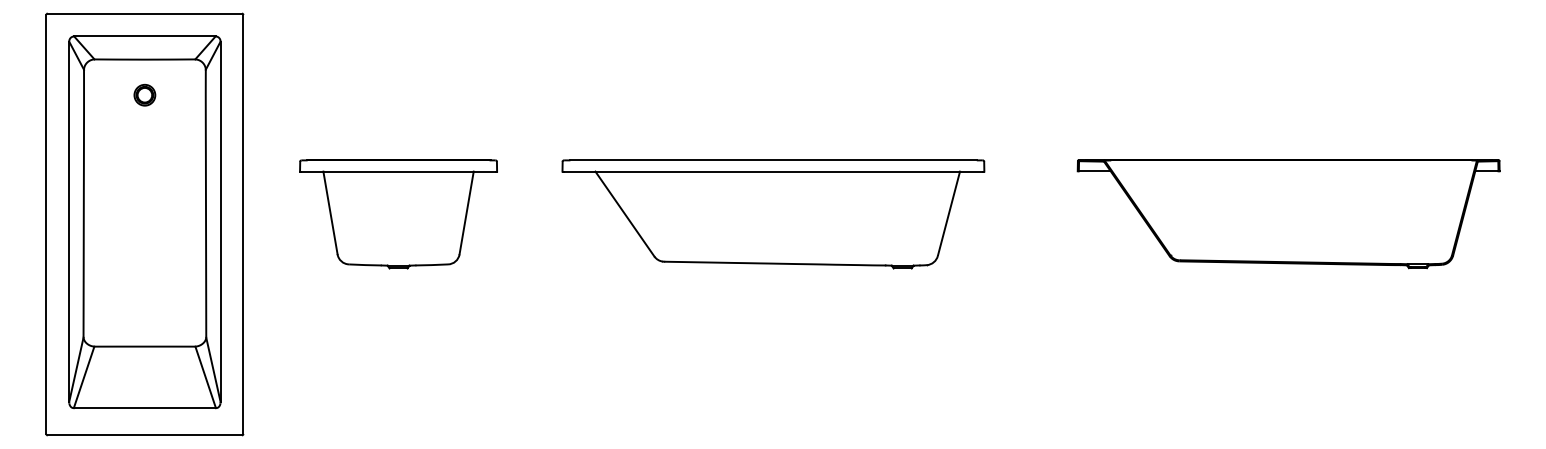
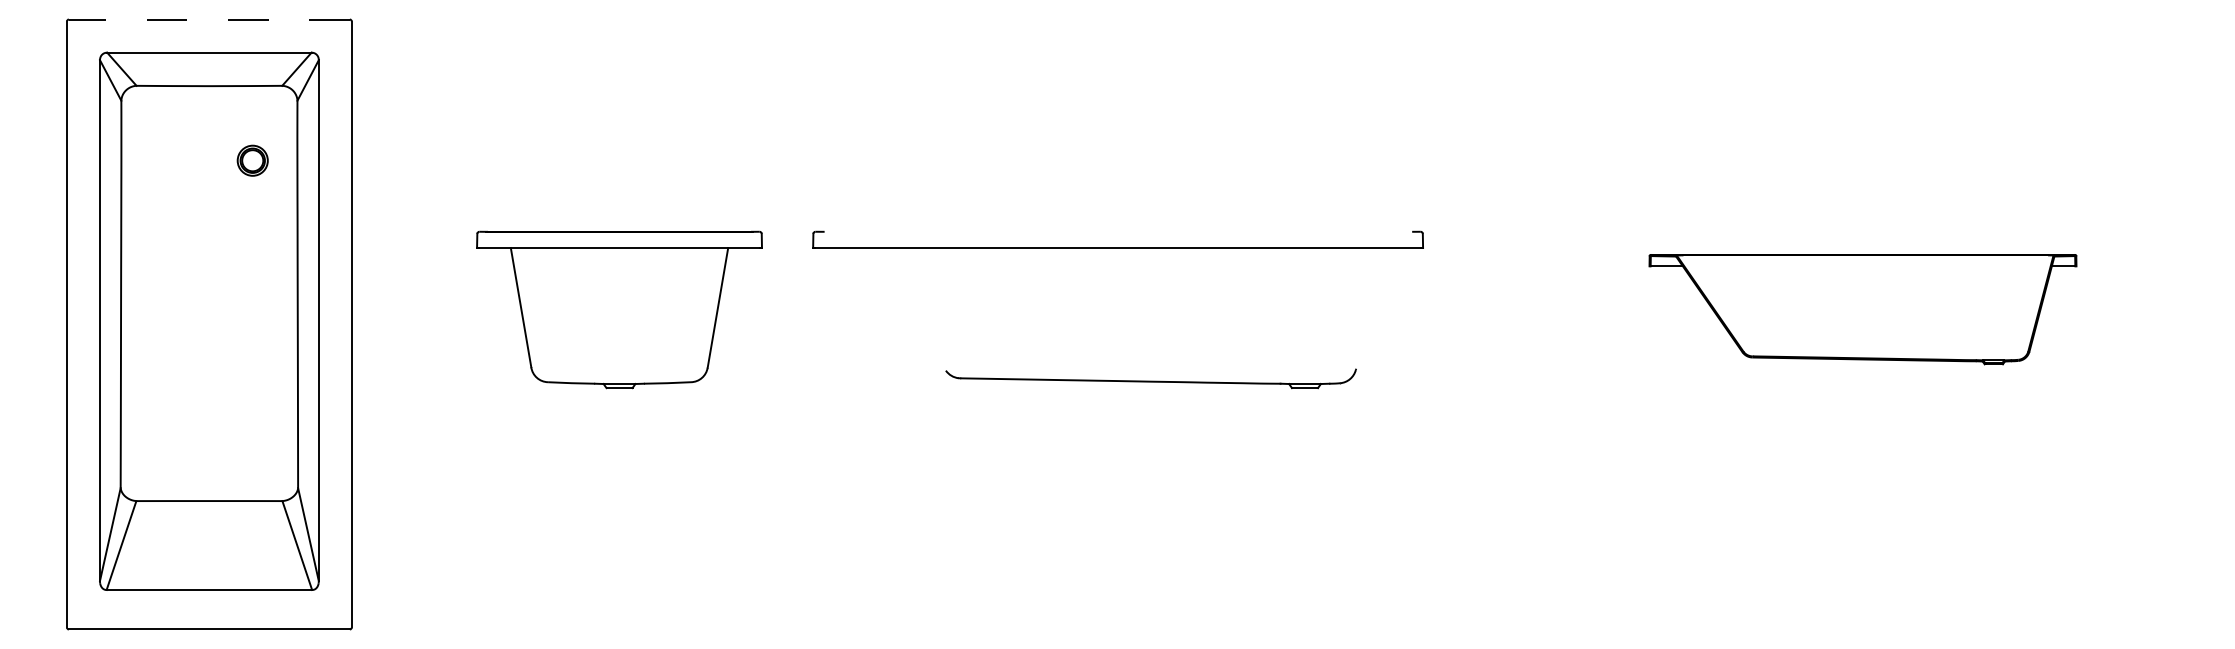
line: (144, 13) -> (208, 19), solid -> dashed
part: (144, 94) -> (252, 159), moved
line: (773, 160) -> (1118, 231), removed
line: (624, 213) -> (902, 308), removed
line: (949, 213) -> (1372, 308), removed
part: (398, 214) -> (619, 310), moved
part: (1288, 214) -> (1862, 310), size x0.7

